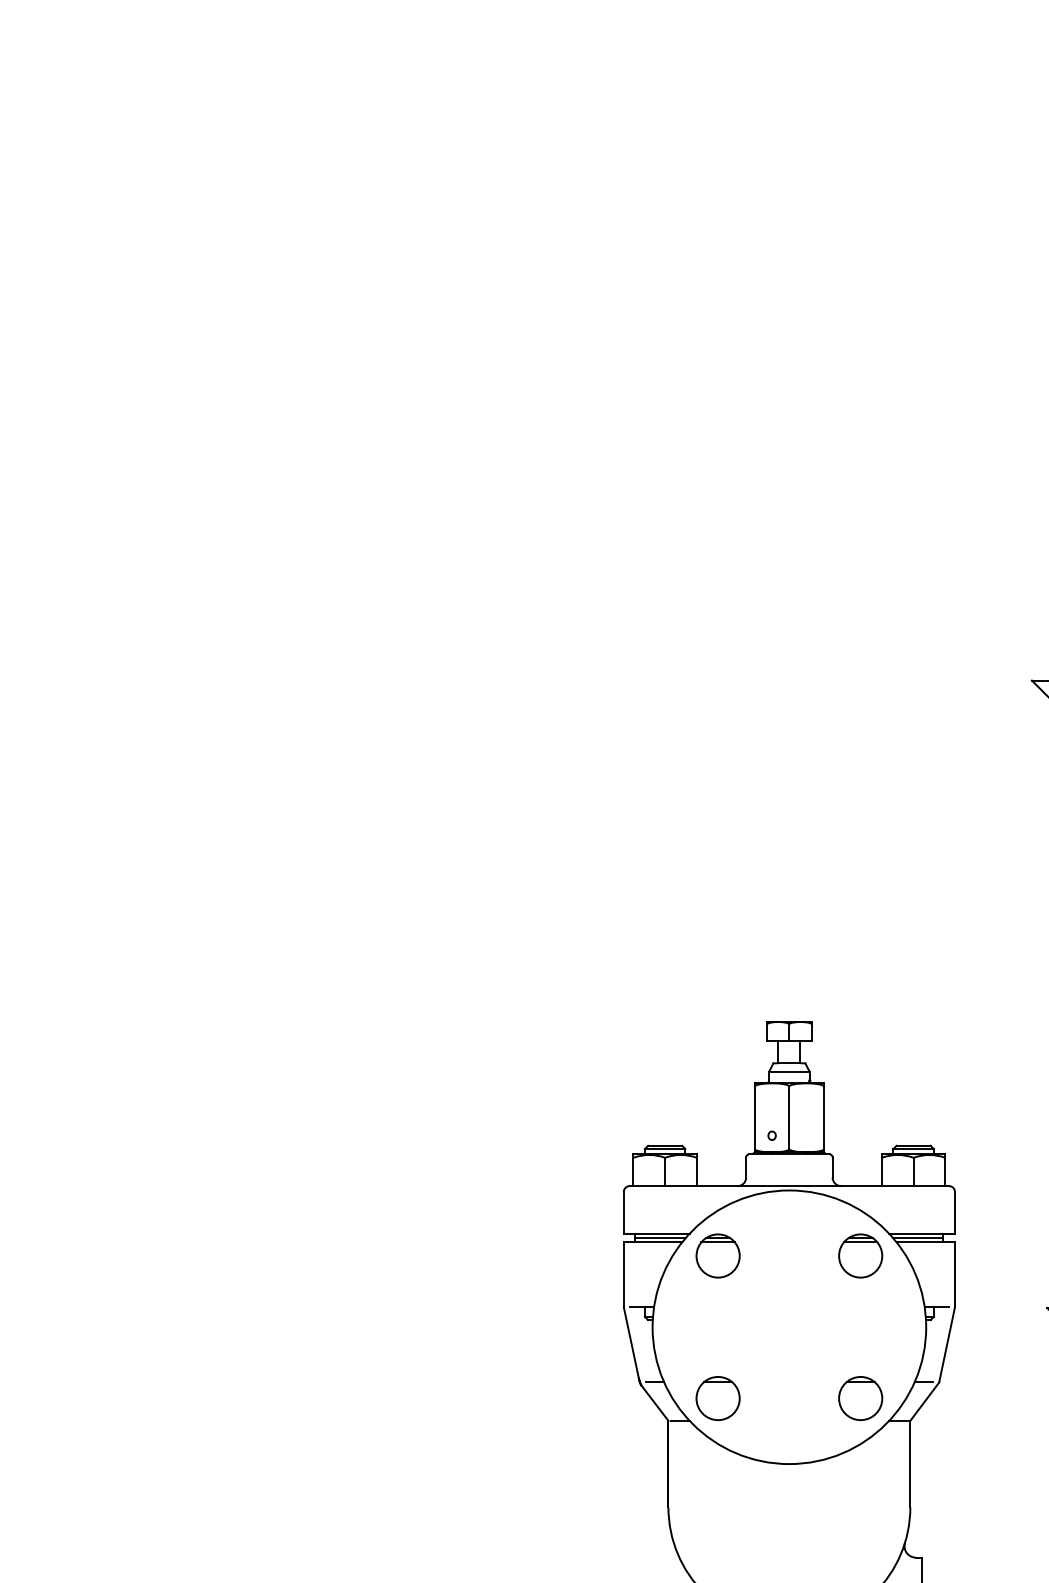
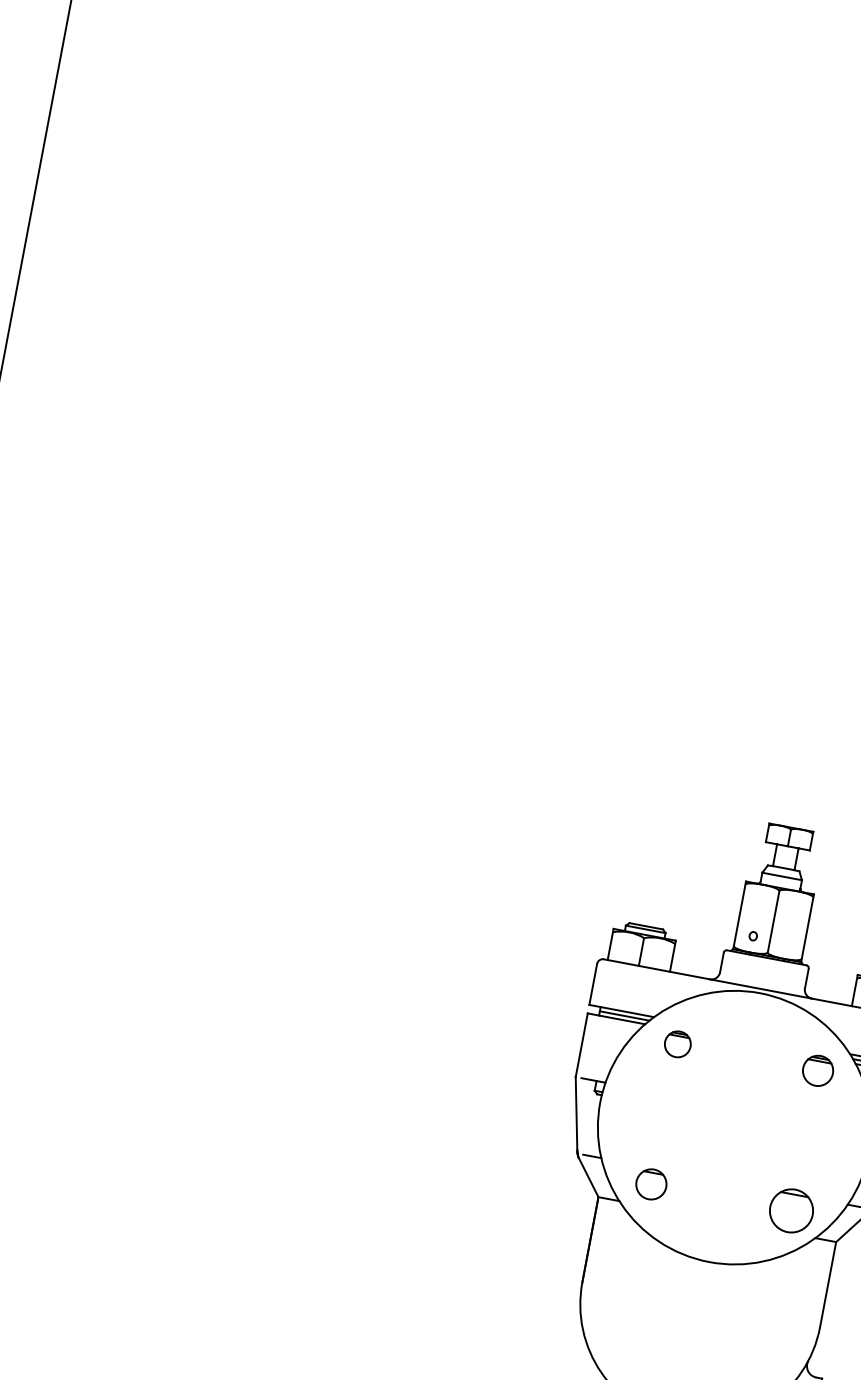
part: (717, 1255) -> (677, 1043), size x0.6
part: (860, 1255) -> (817, 1070), size x0.7
part: (717, 1398) -> (650, 1184), size x0.7

